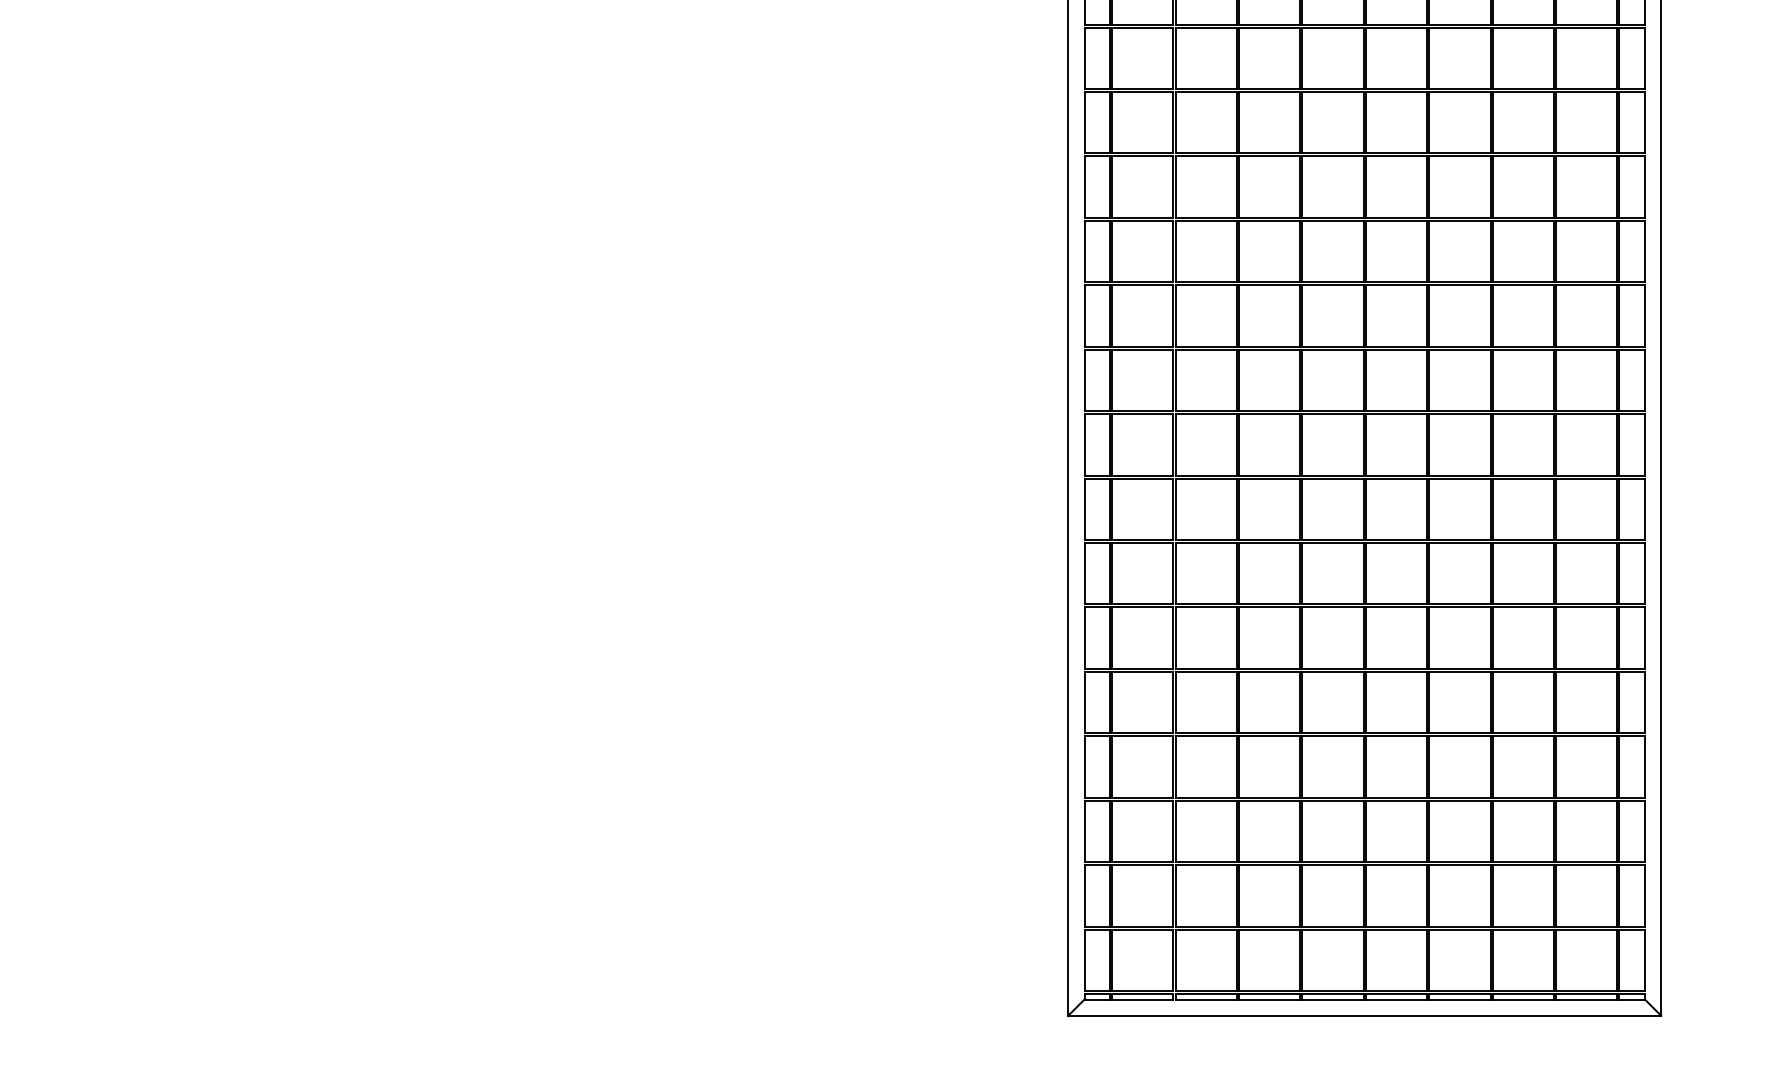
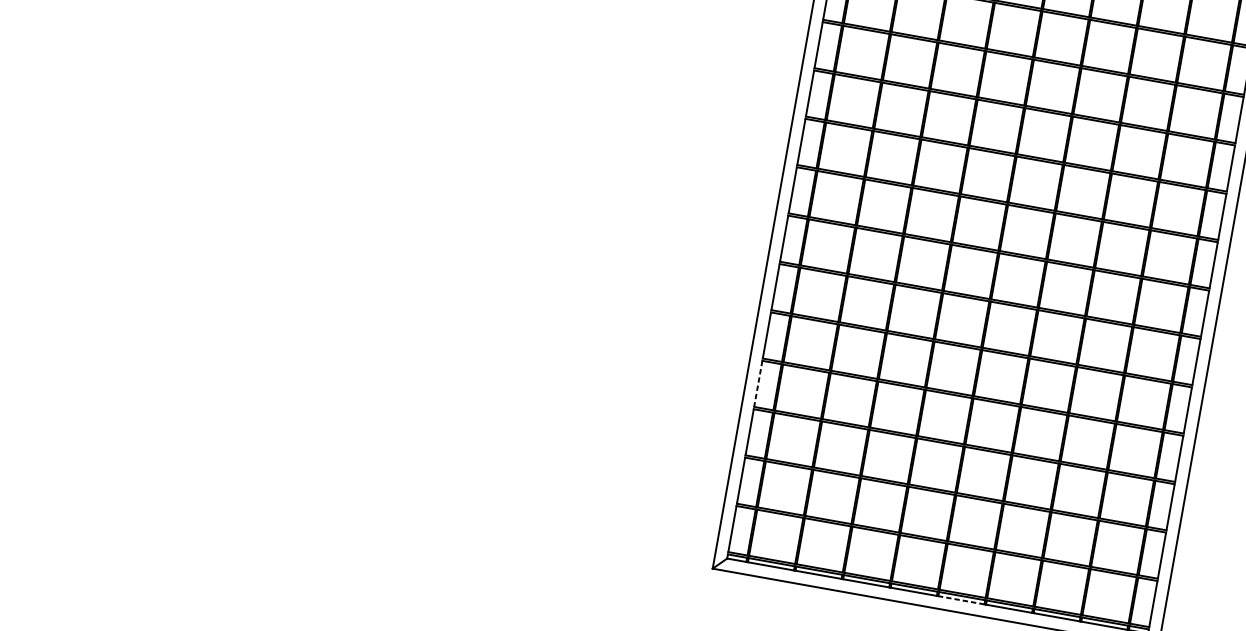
line: (1084, 766) -> (758, 383), solid -> dashed
line: (1396, 999) -> (961, 600), solid -> dashed

